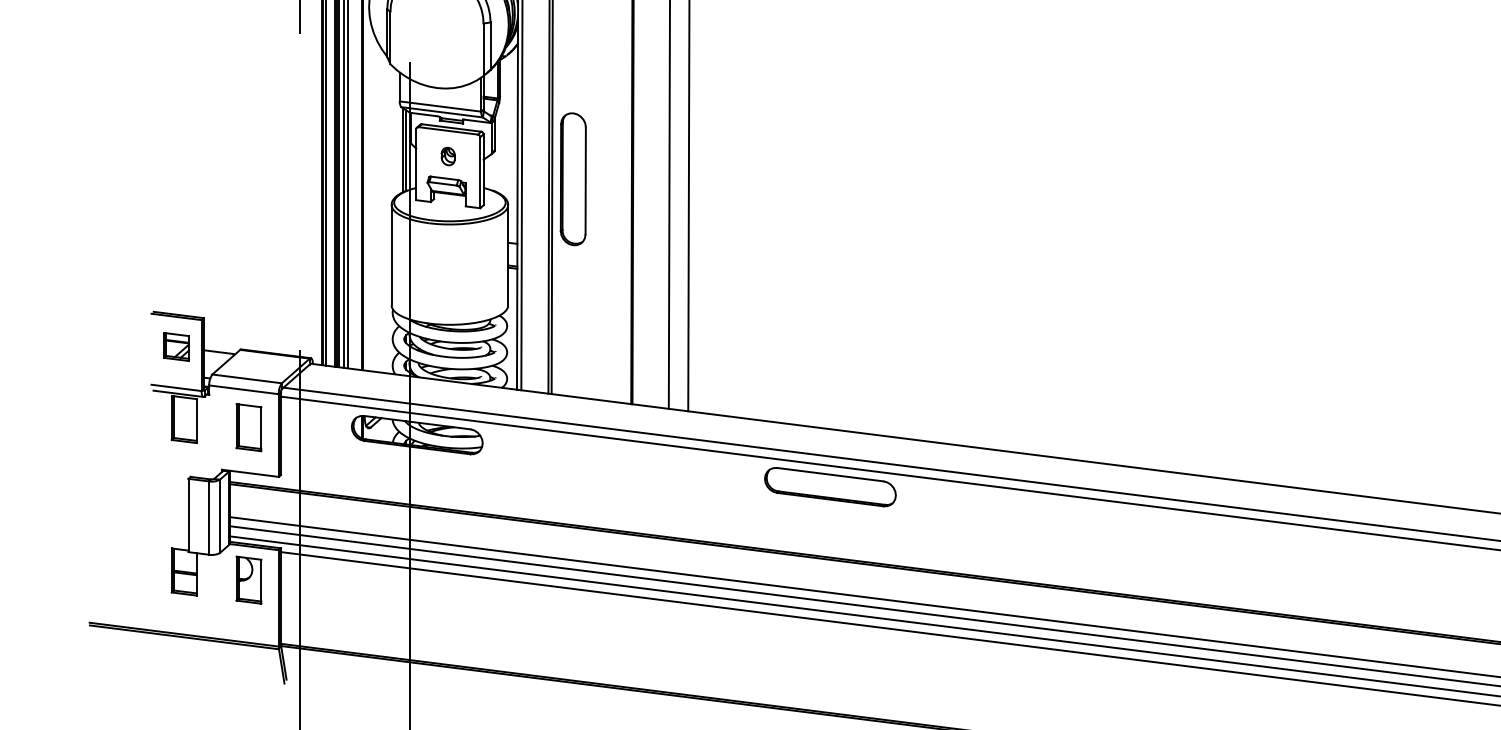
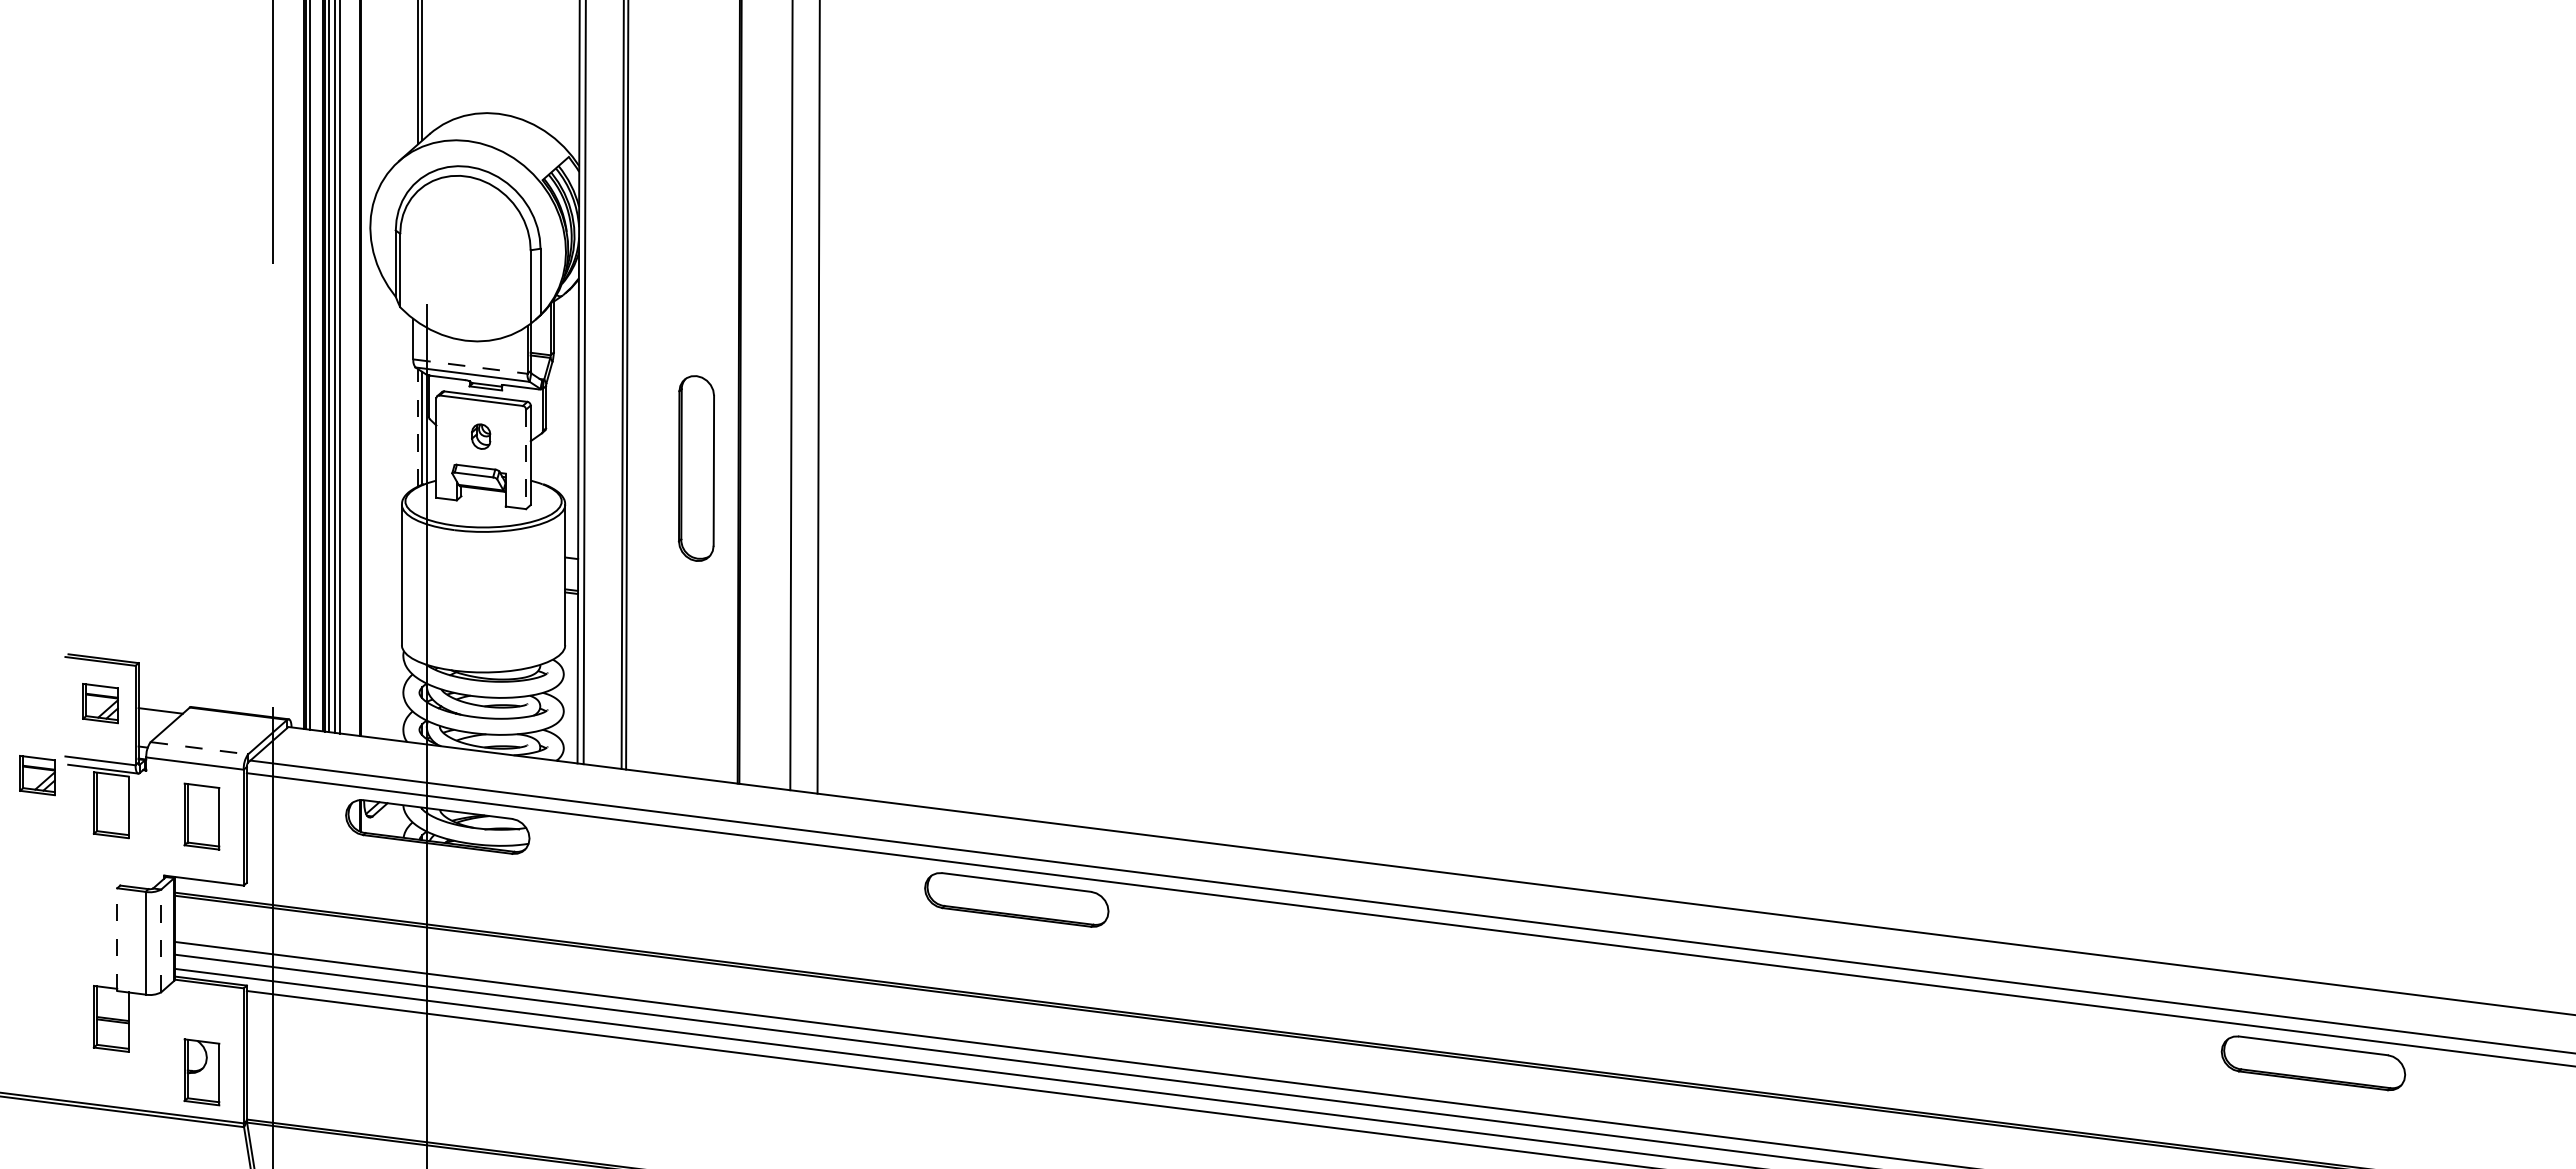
line: (440, 106) -> (470, 366), solid -> dashed
line: (402, 150) -> (417, 427), solid -> dashed
line: (480, 172) -> (526, 459), solid -> dashed
part: (573, 179) -> (696, 468), moved
line: (247, 379) -> (199, 748), solid -> dashed
part: (131, 398) -> (37, 775), added
line: (188, 515) -> (117, 939), solid -> dashed
line: (220, 516) -> (161, 940), solid -> dashed
part: (248, 580) -> (201, 1072), moved

